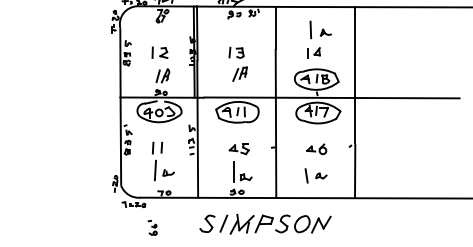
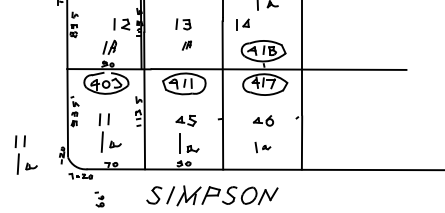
part: (159, 52) -> (121, 24), moved
part: (313, 52) -> (242, 24), moved
part: (239, 73) -> (186, 45), size x0.6
part: (315, 175) -> (262, 147), size x0.7
part: (72, 183) -> (19, 155), added

